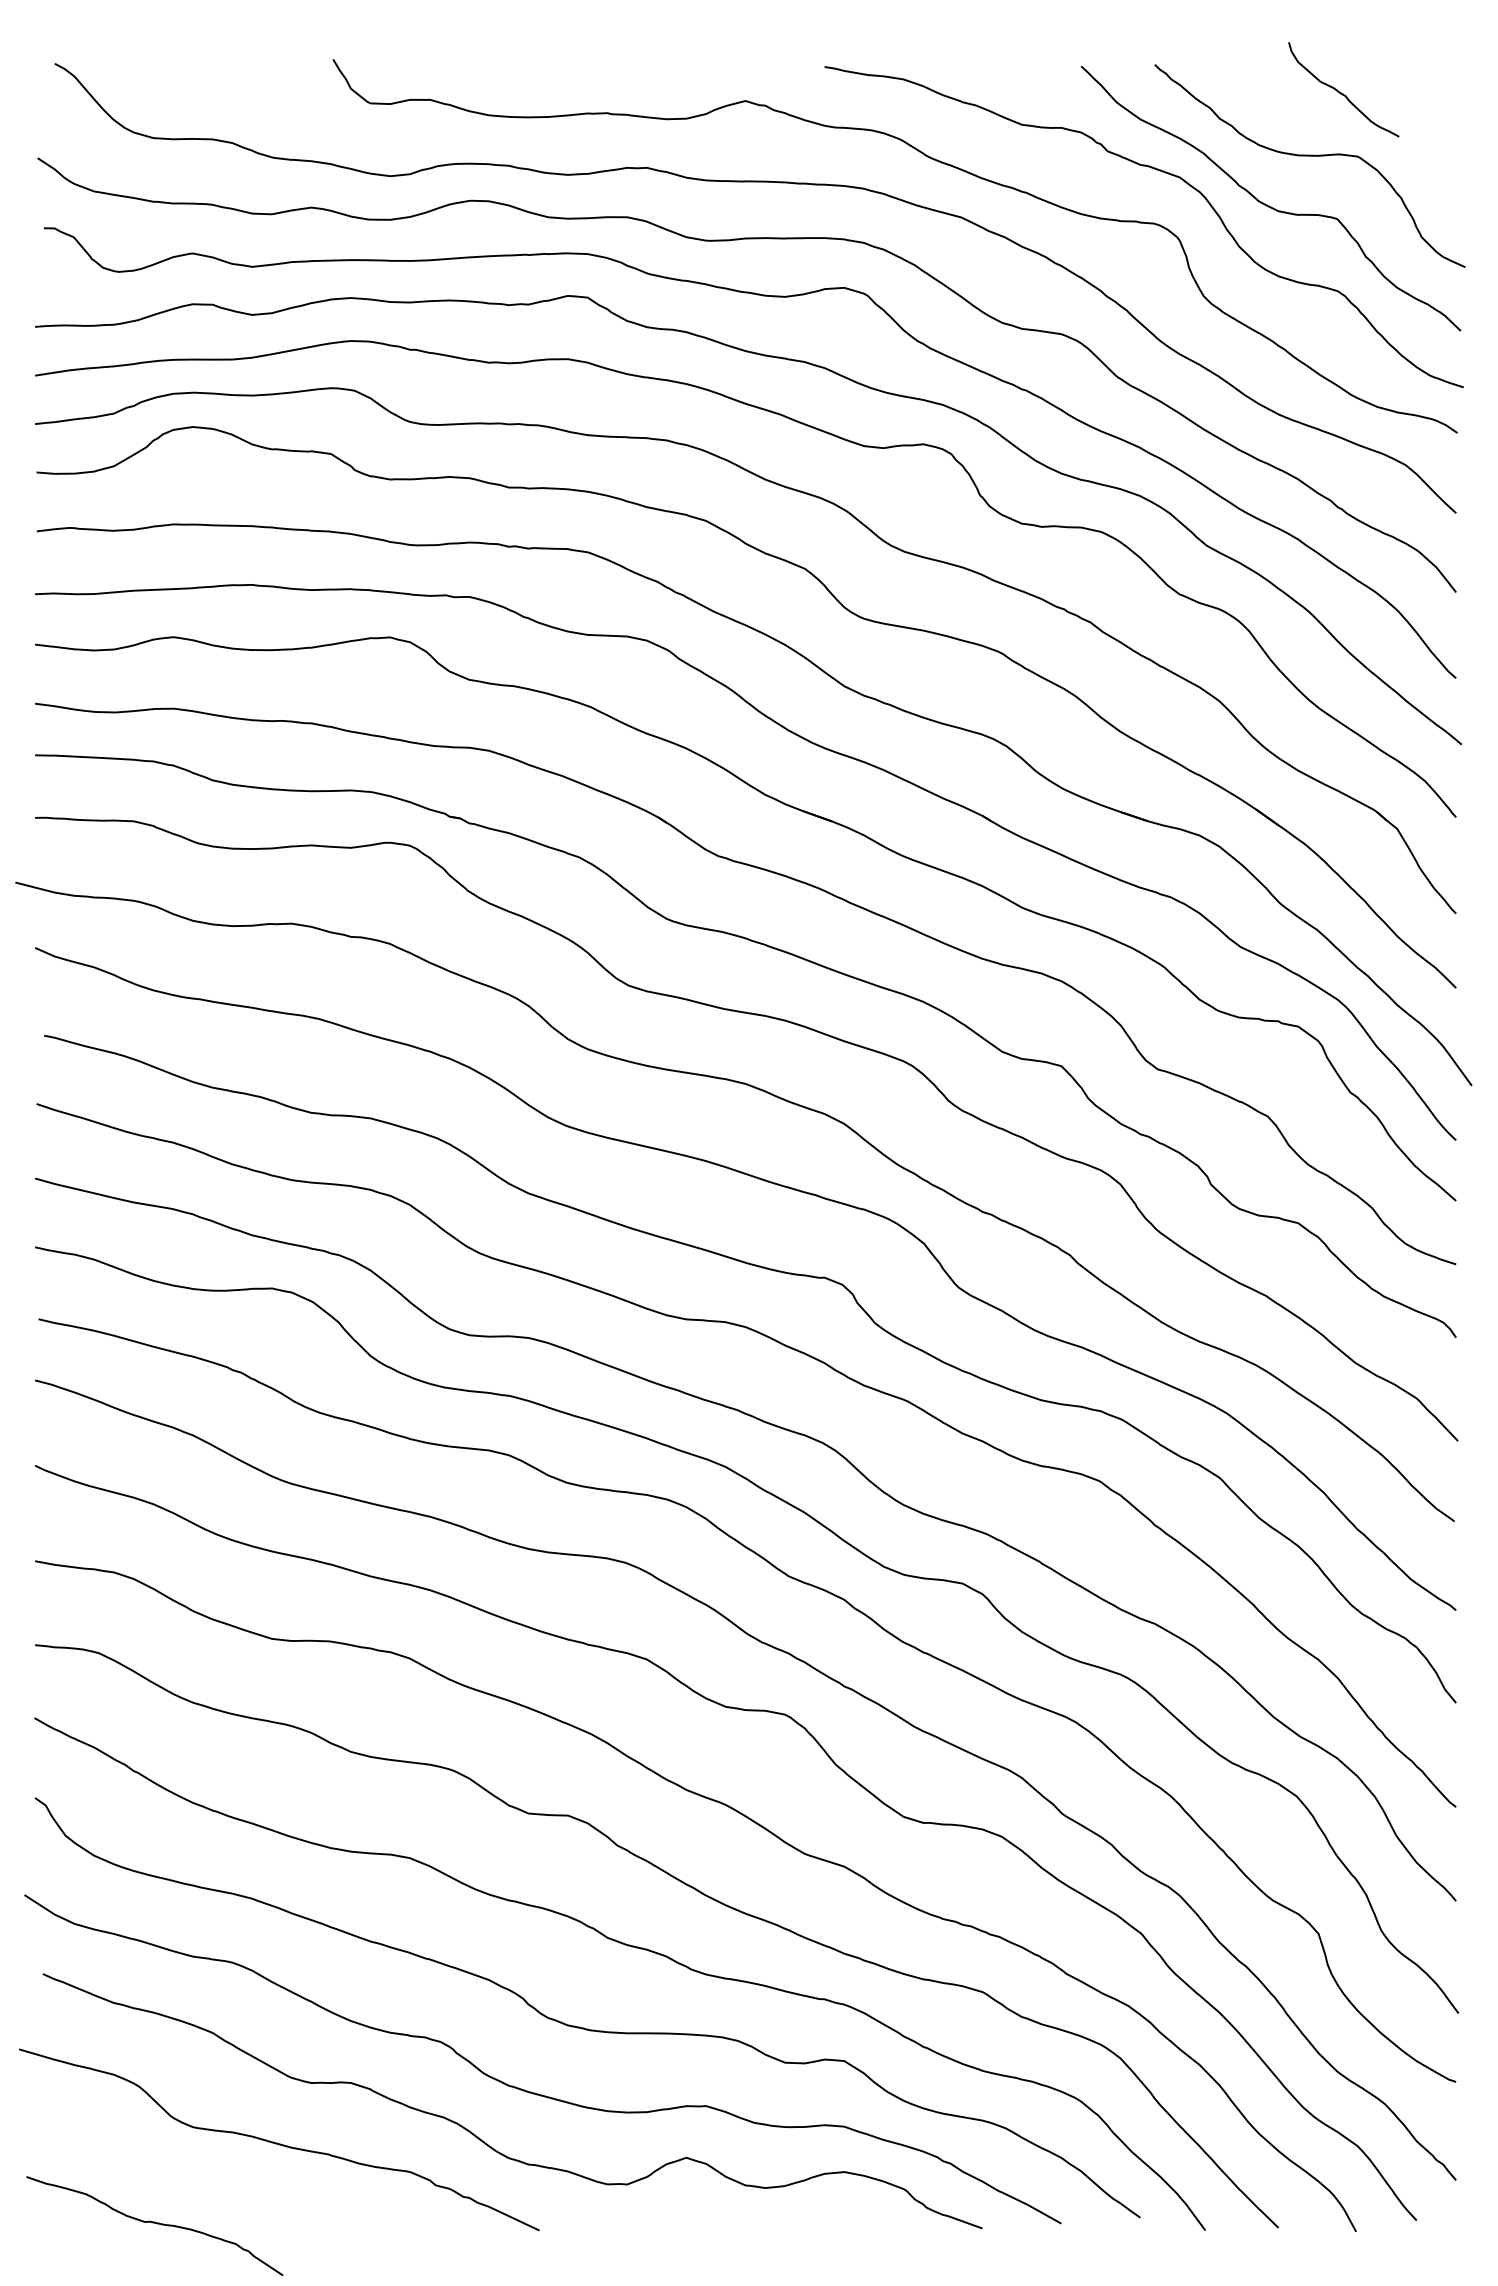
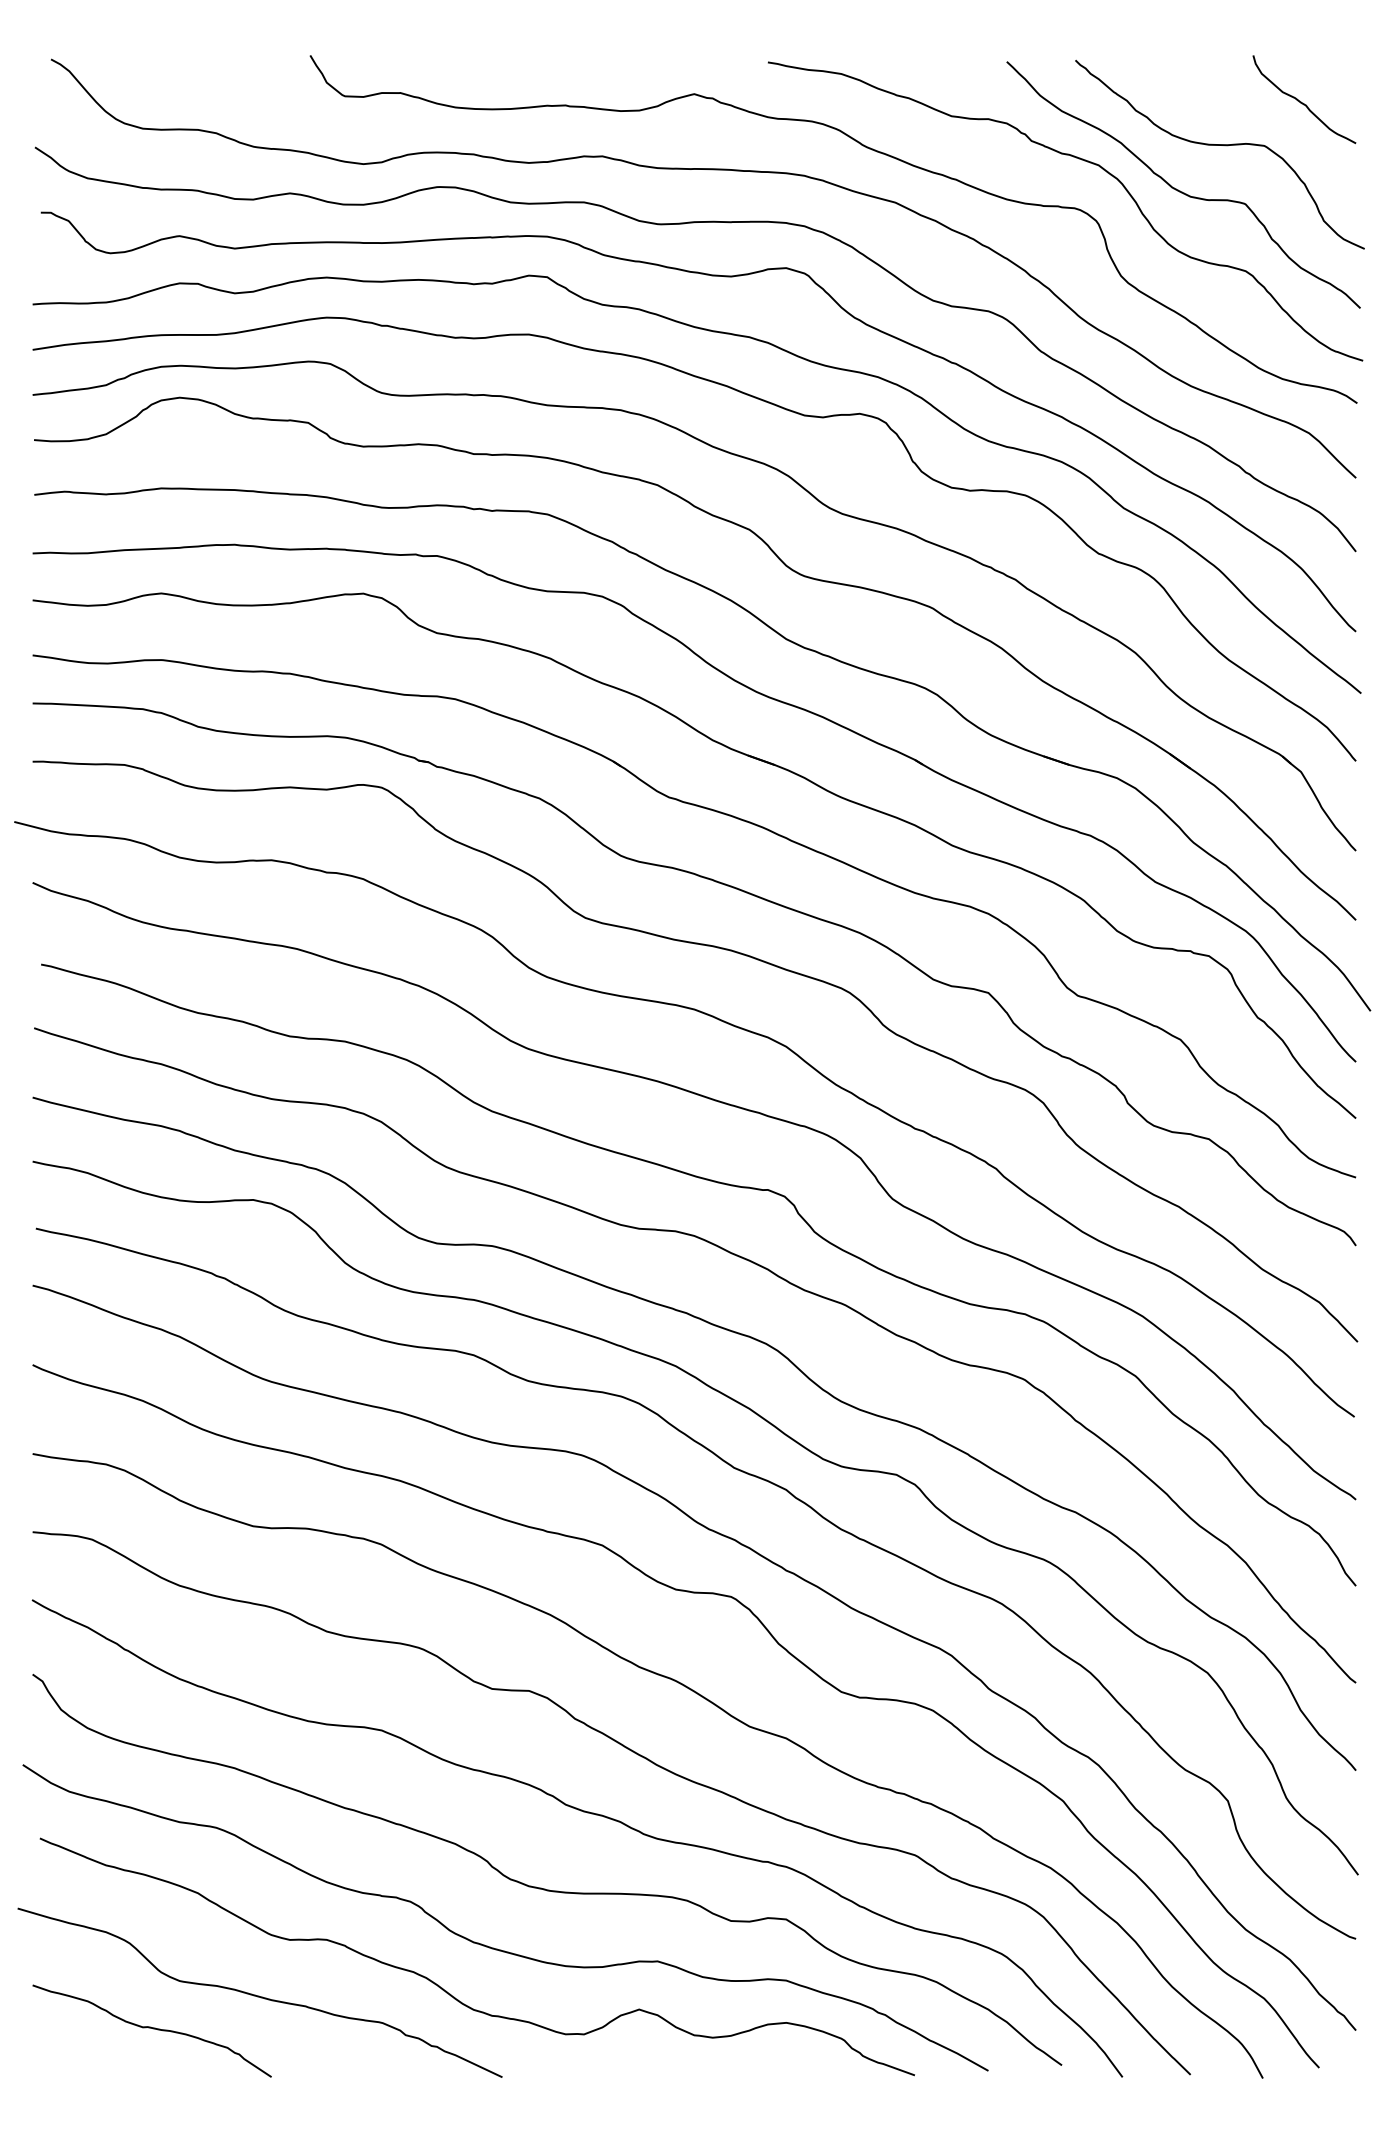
curve: (1340, 91) -> (1301, 101), moved
curve: (154, 2223) -> (151, 2028), moved

